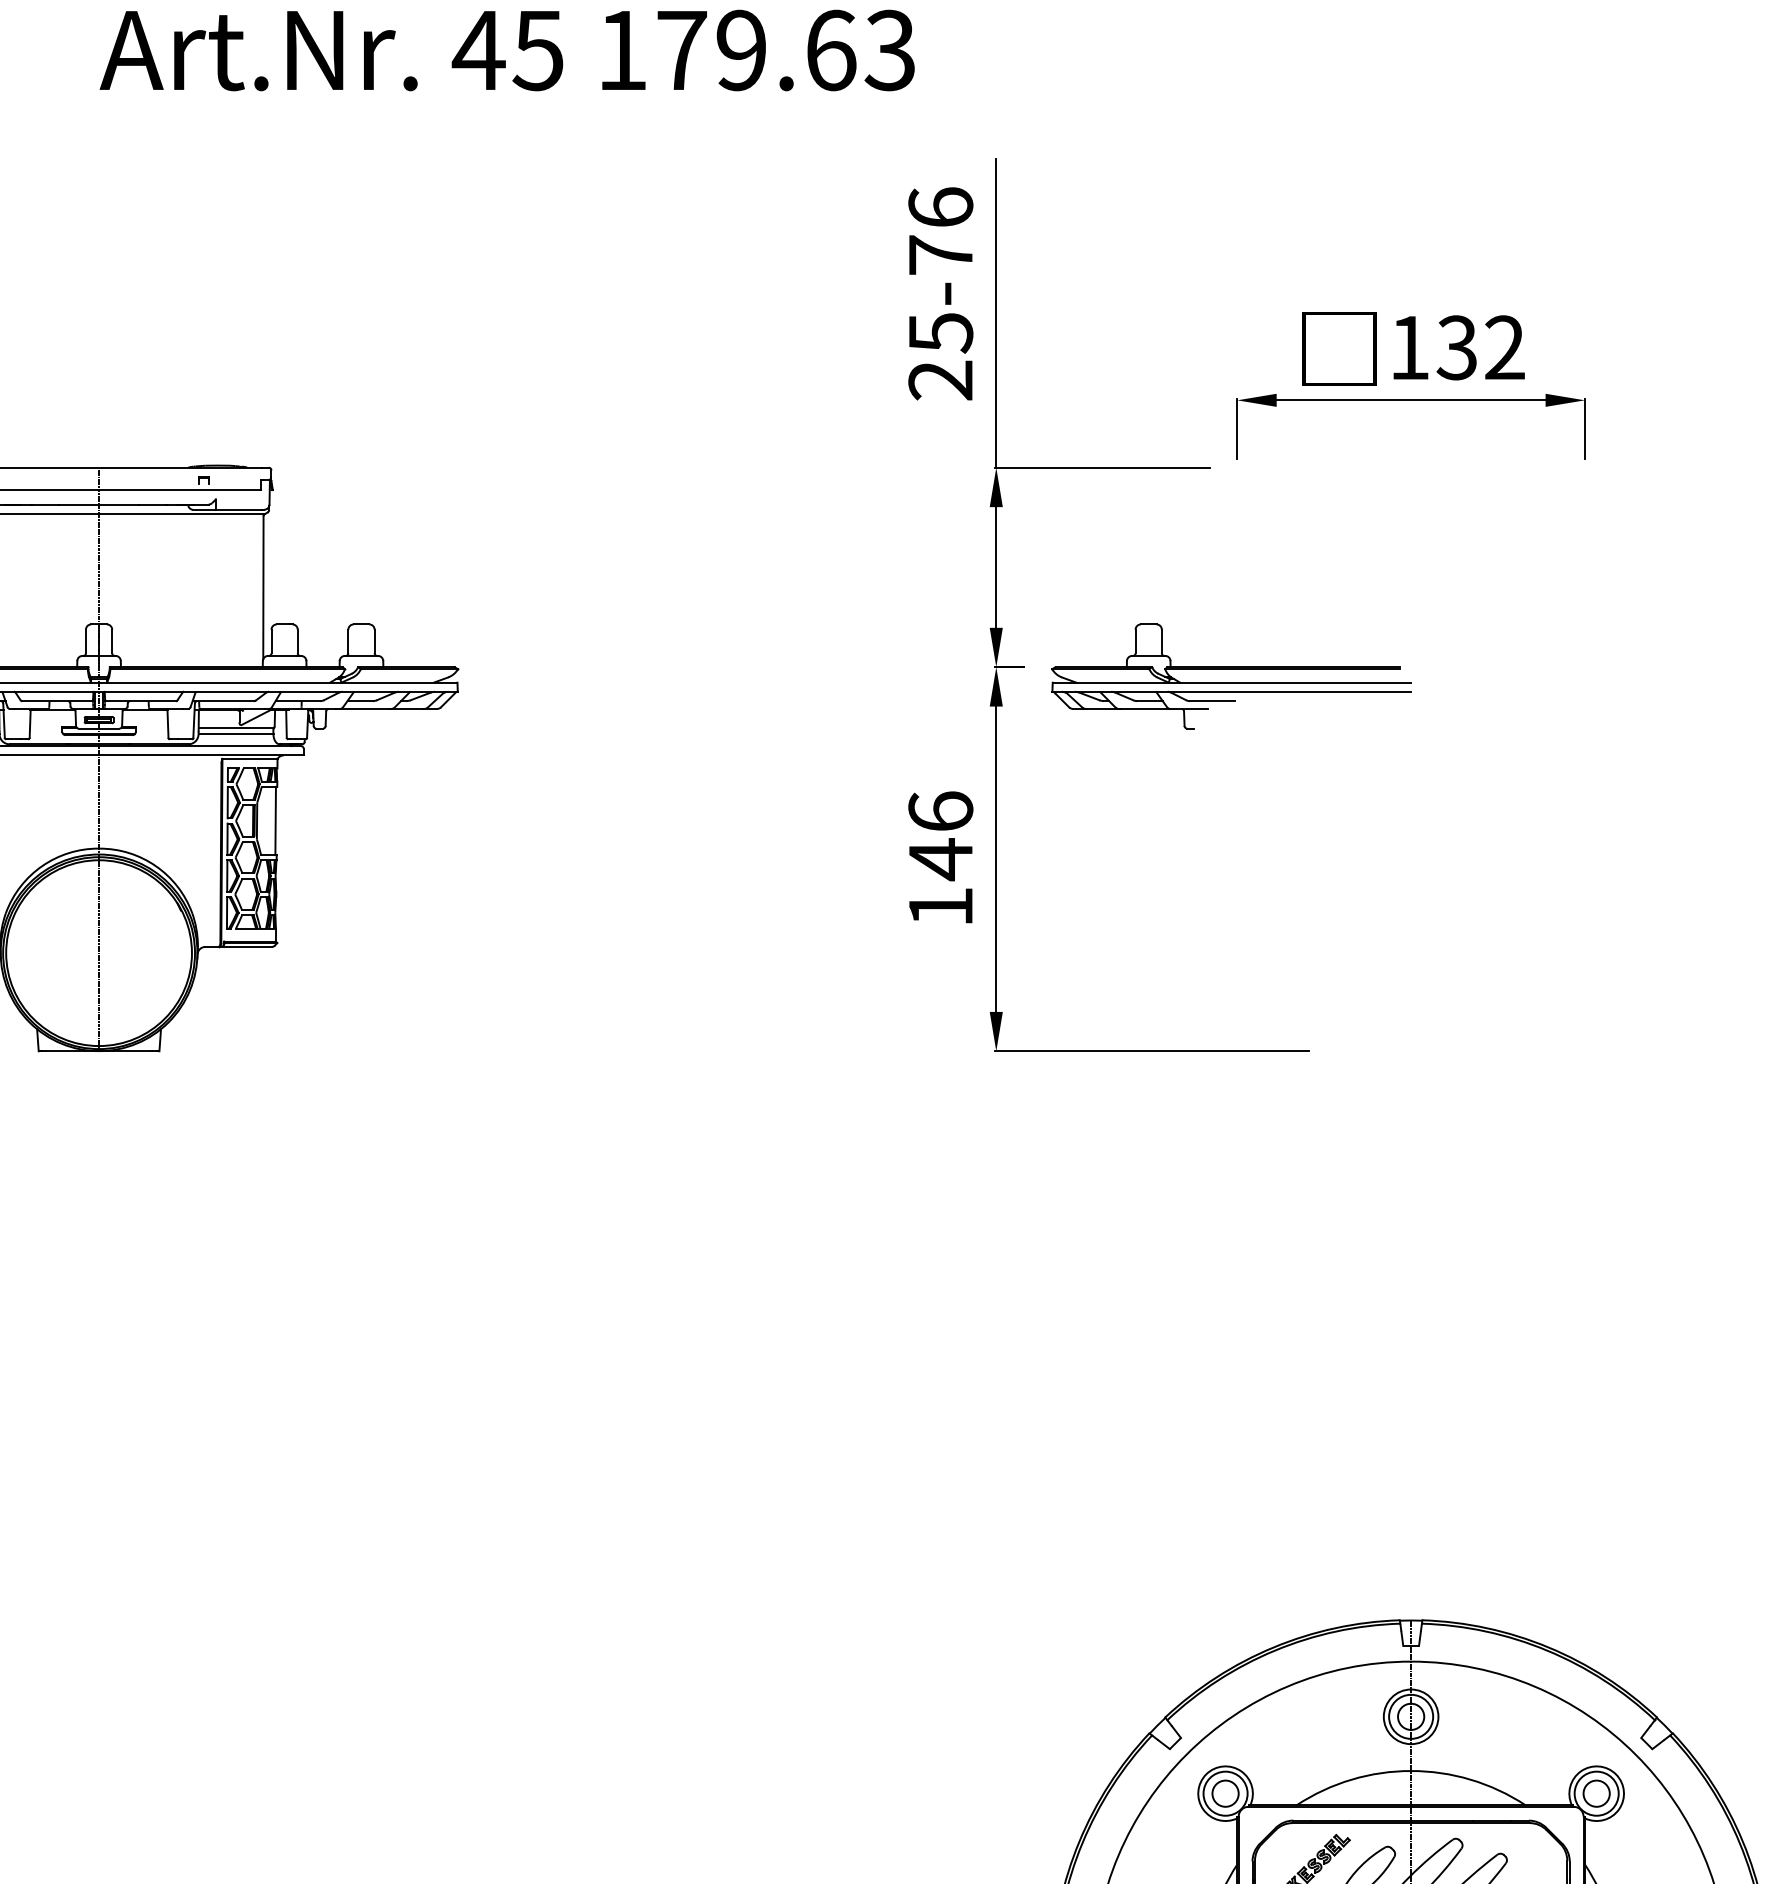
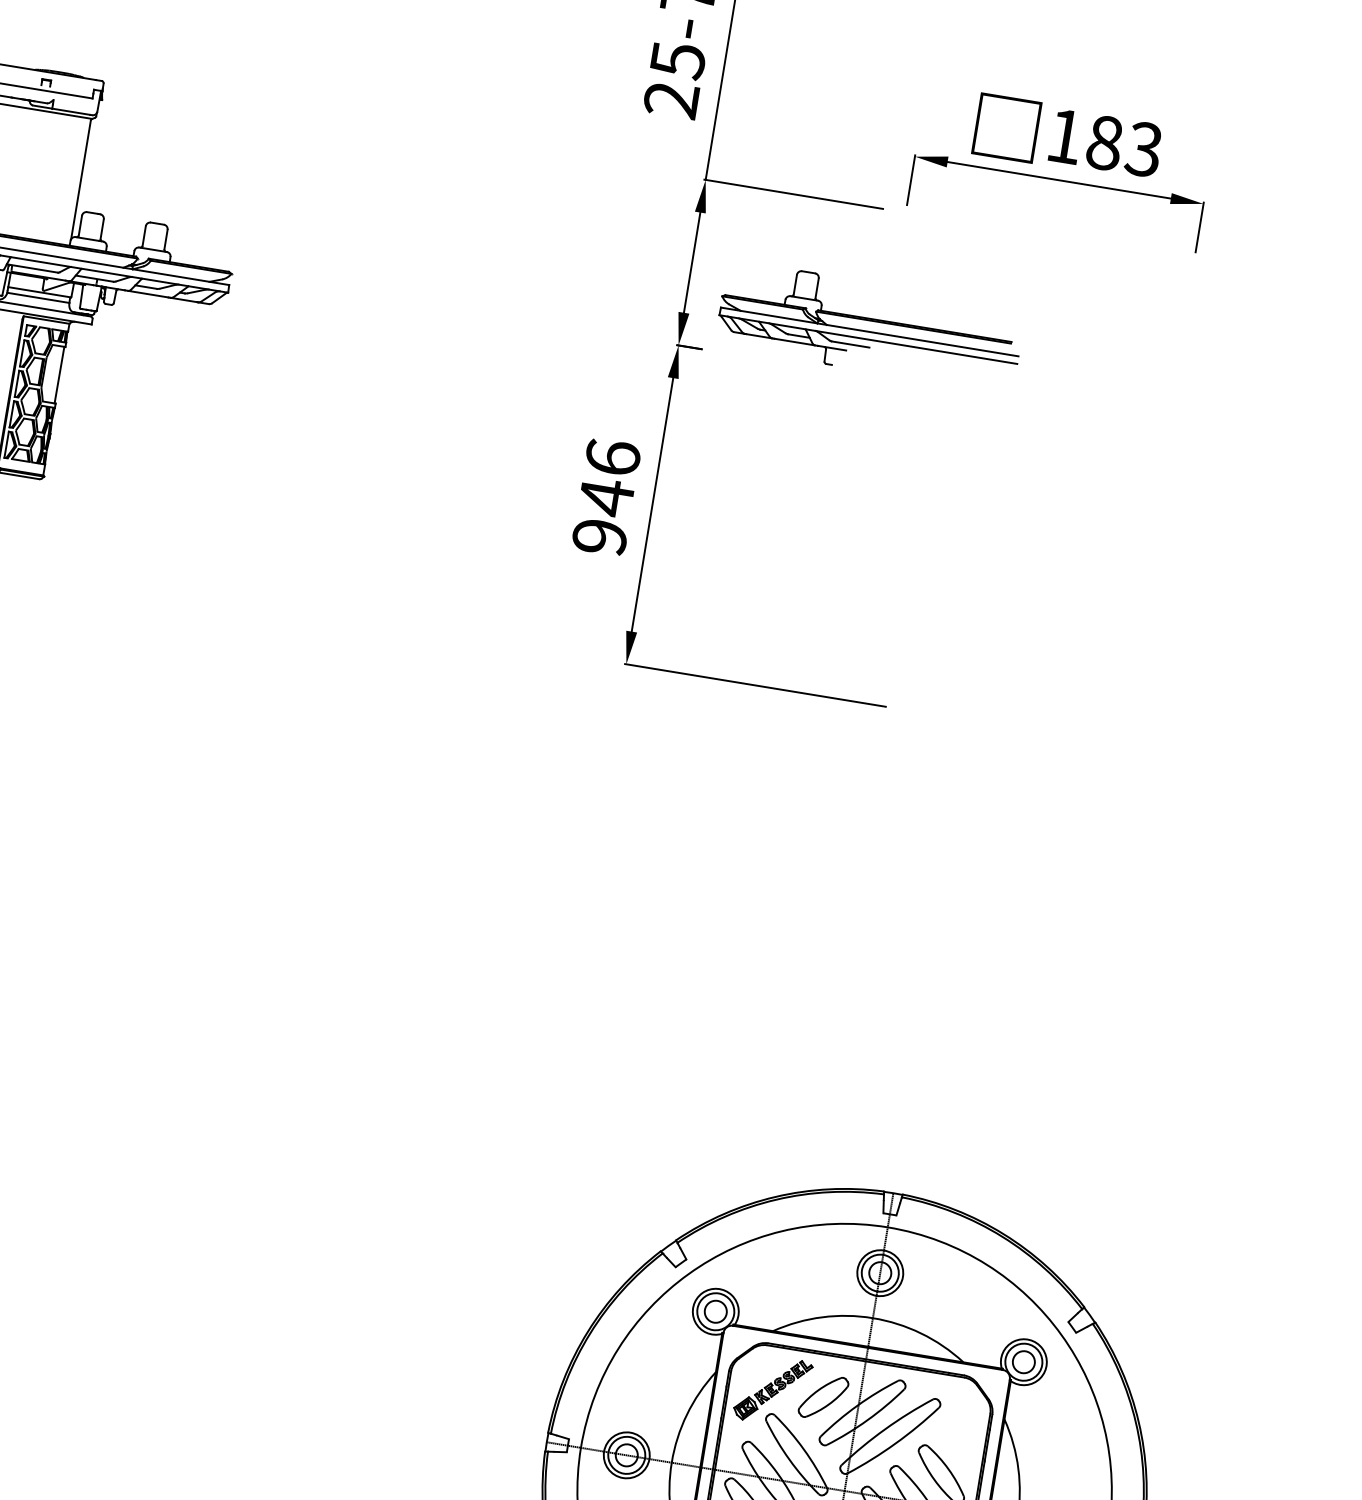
text: (1480, 347) -> (1124, 145), 132 -> 183
part: (1231, 676) -> (870, 326), moved
text: (940, 906) -> (599, 536), 146 -> 946

